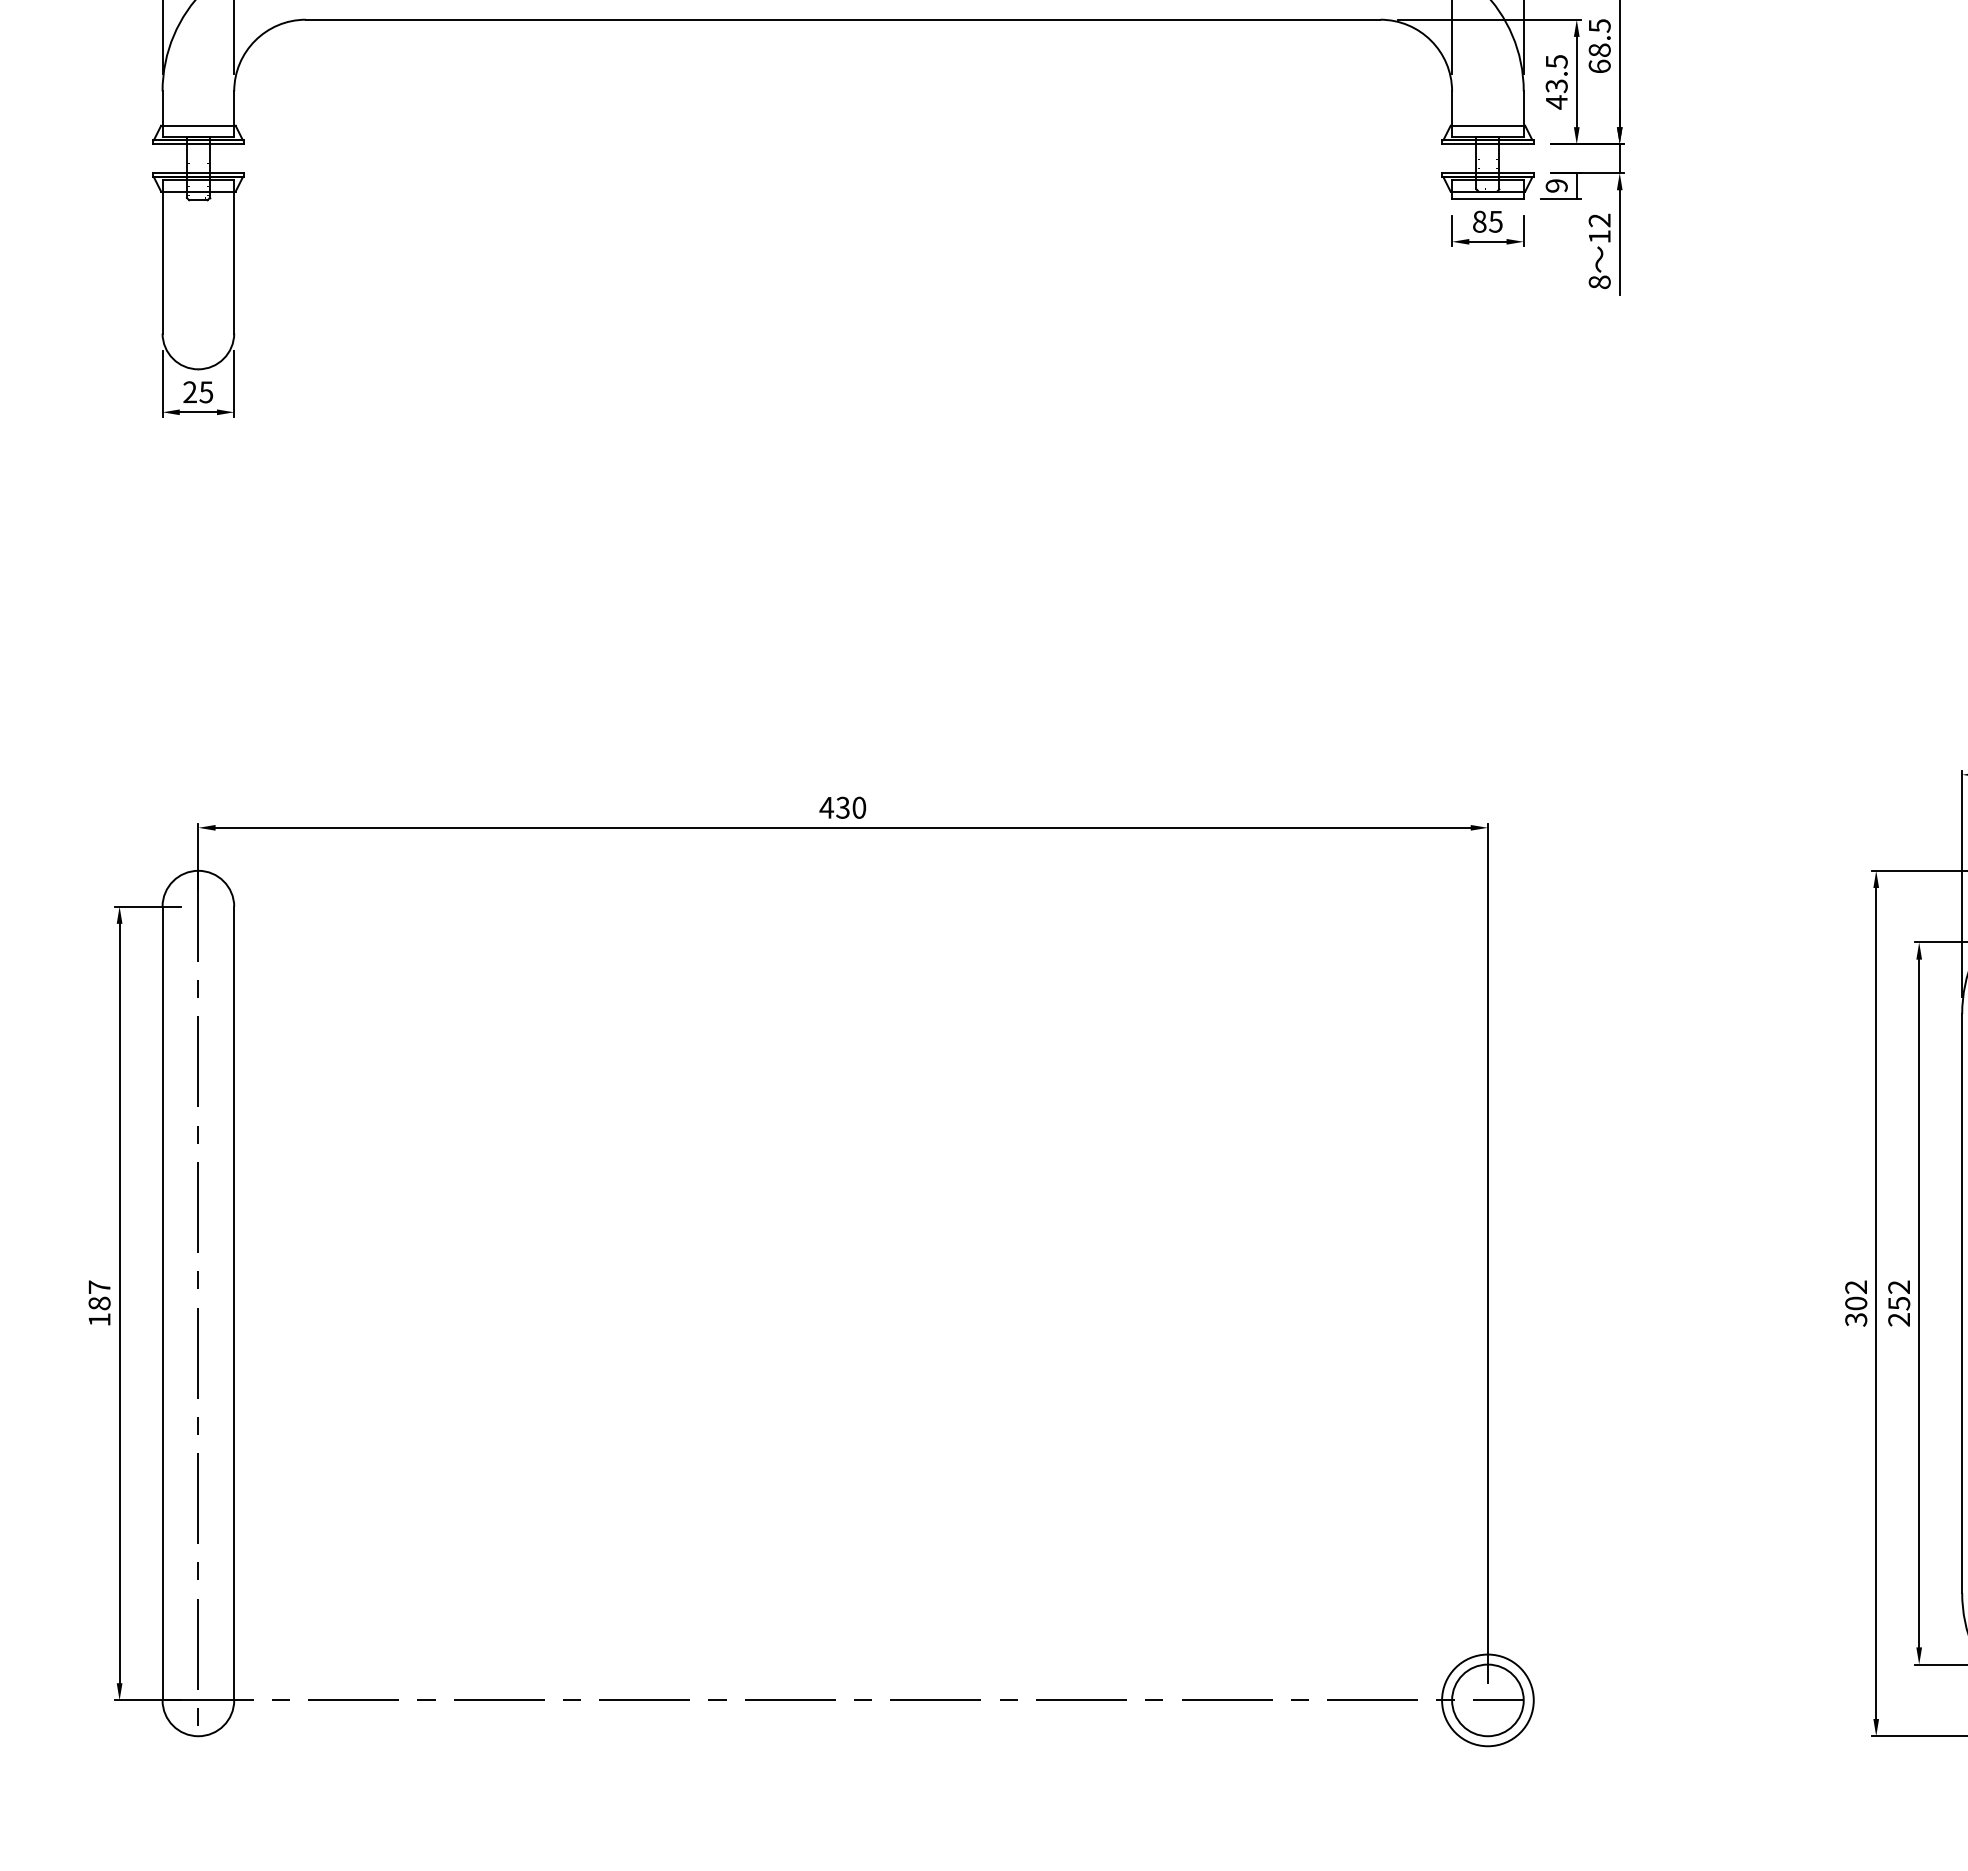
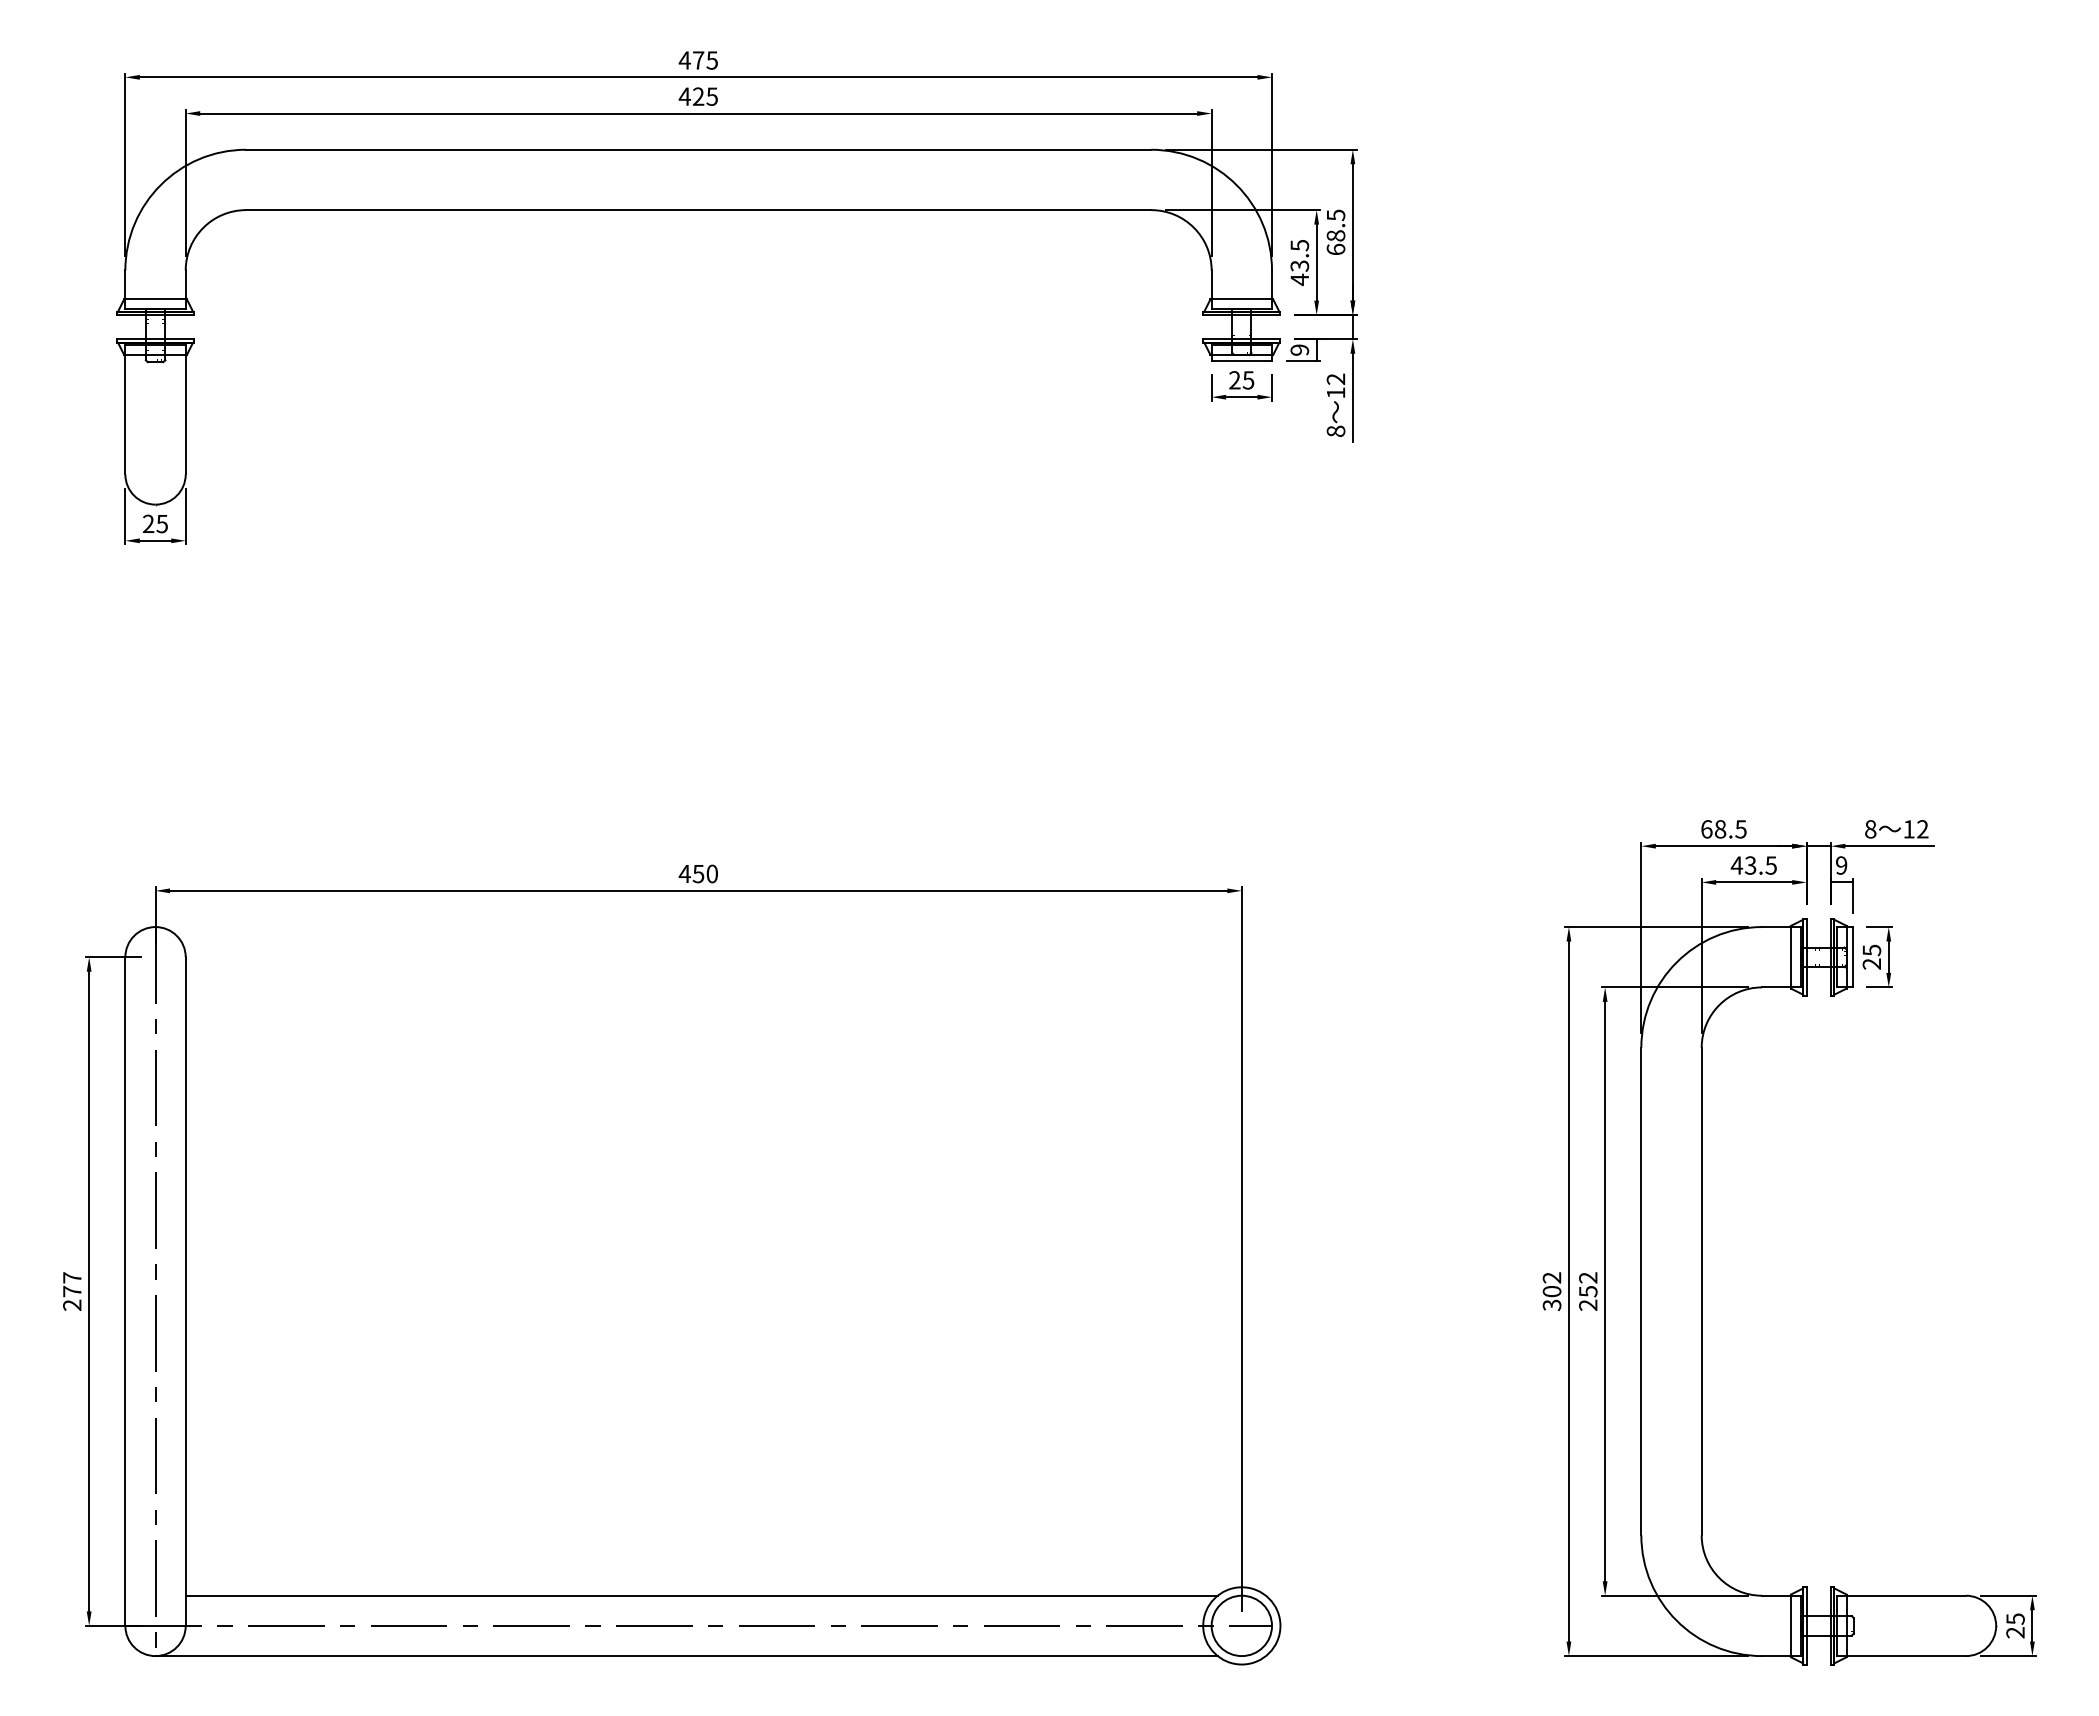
text: (1479, 221) -> (1234, 380), 85 -> 25
text: (842, 807) -> (698, 873), 430 -> 450
text: (99, 1310) -> (72, 1297), 187 -> 277
line: (846, 1664) -> (701, 1595), added
line: (828, 1736) -> (686, 1656), added

